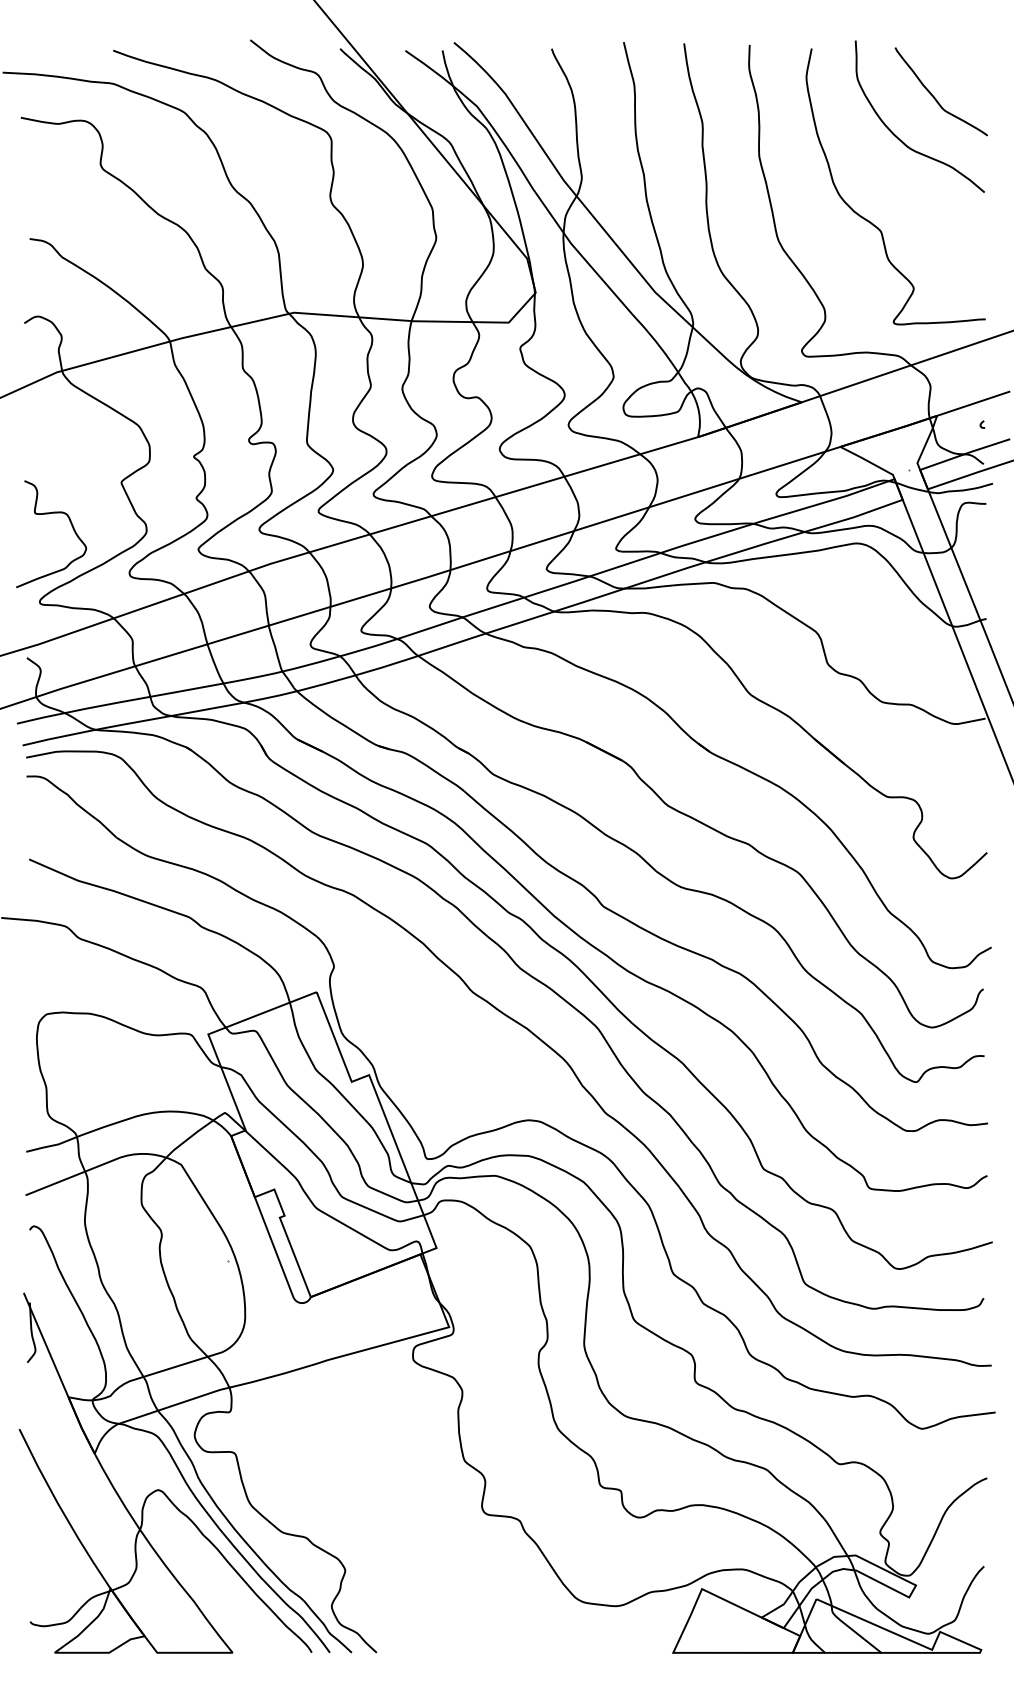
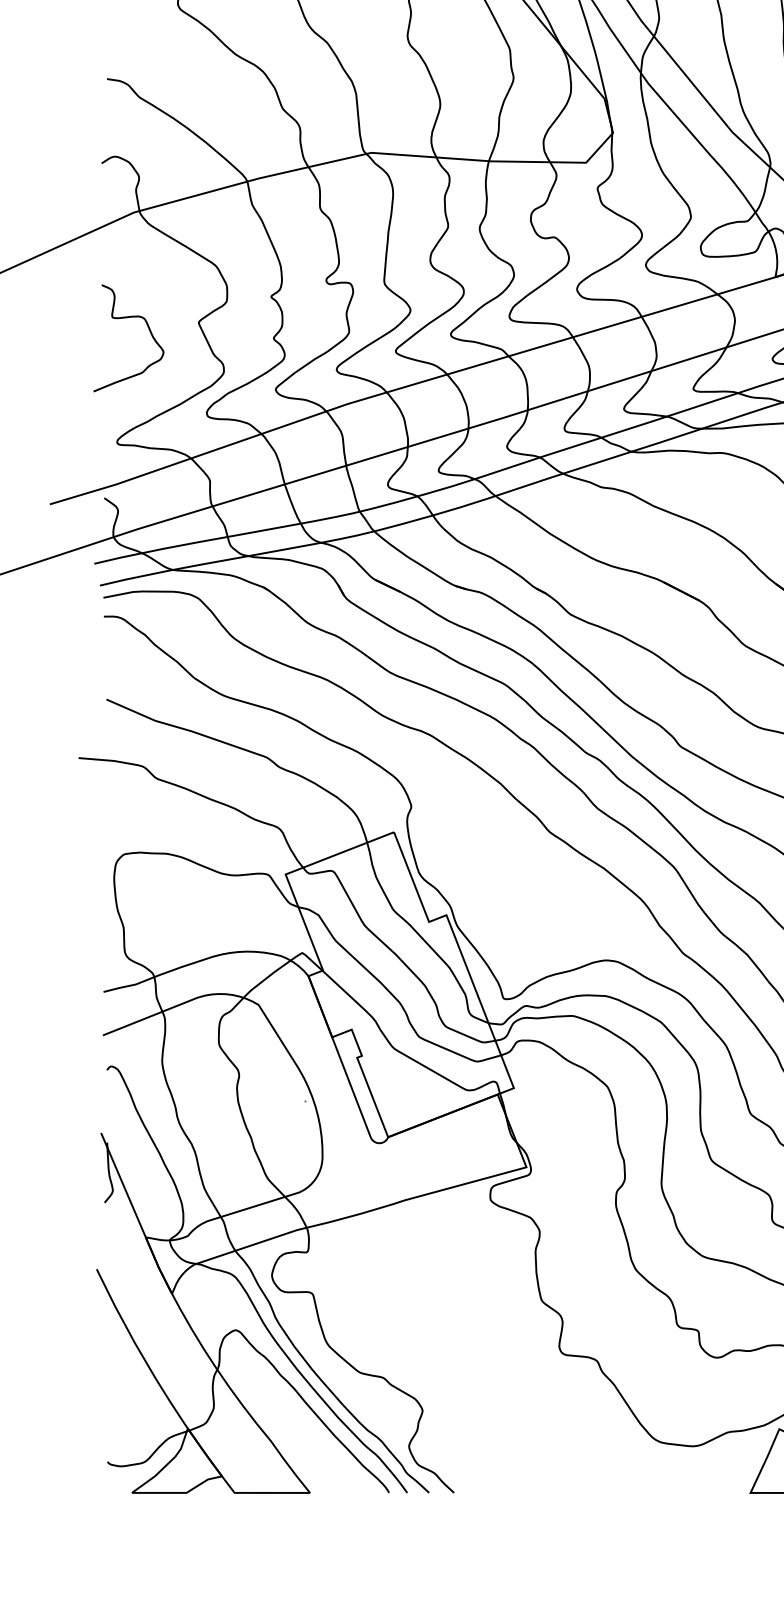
curve: (49, 514) -> (126, 318), moved

